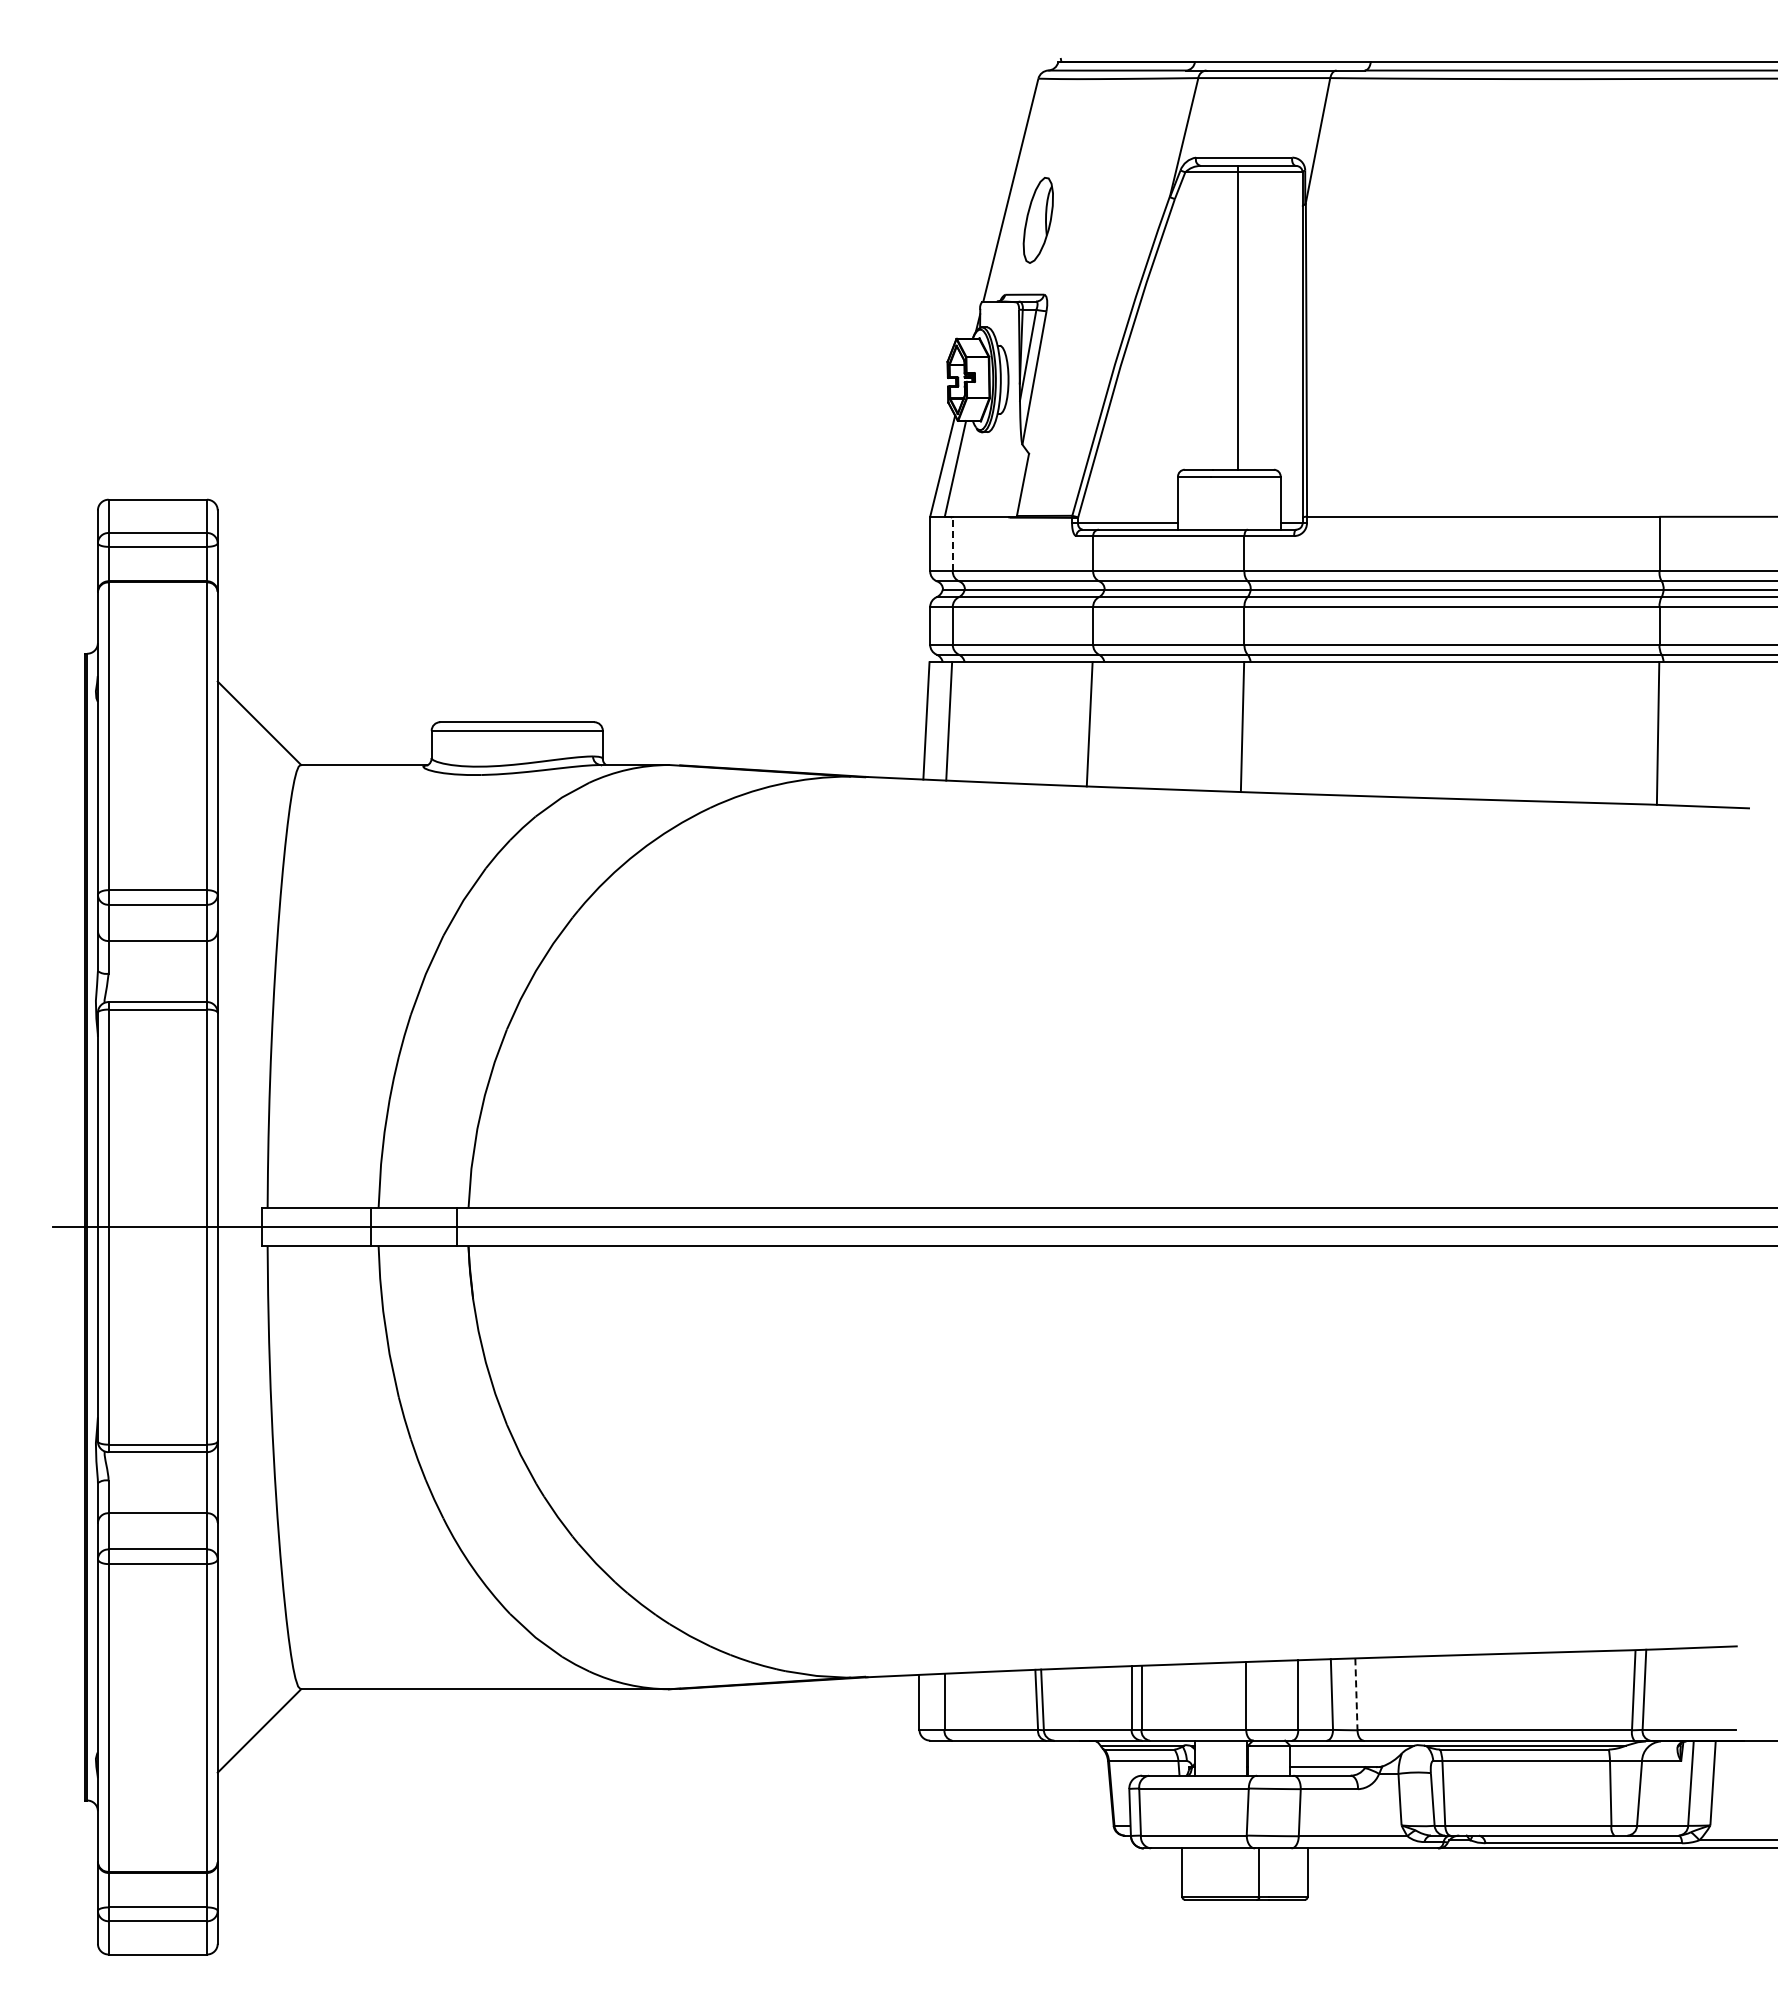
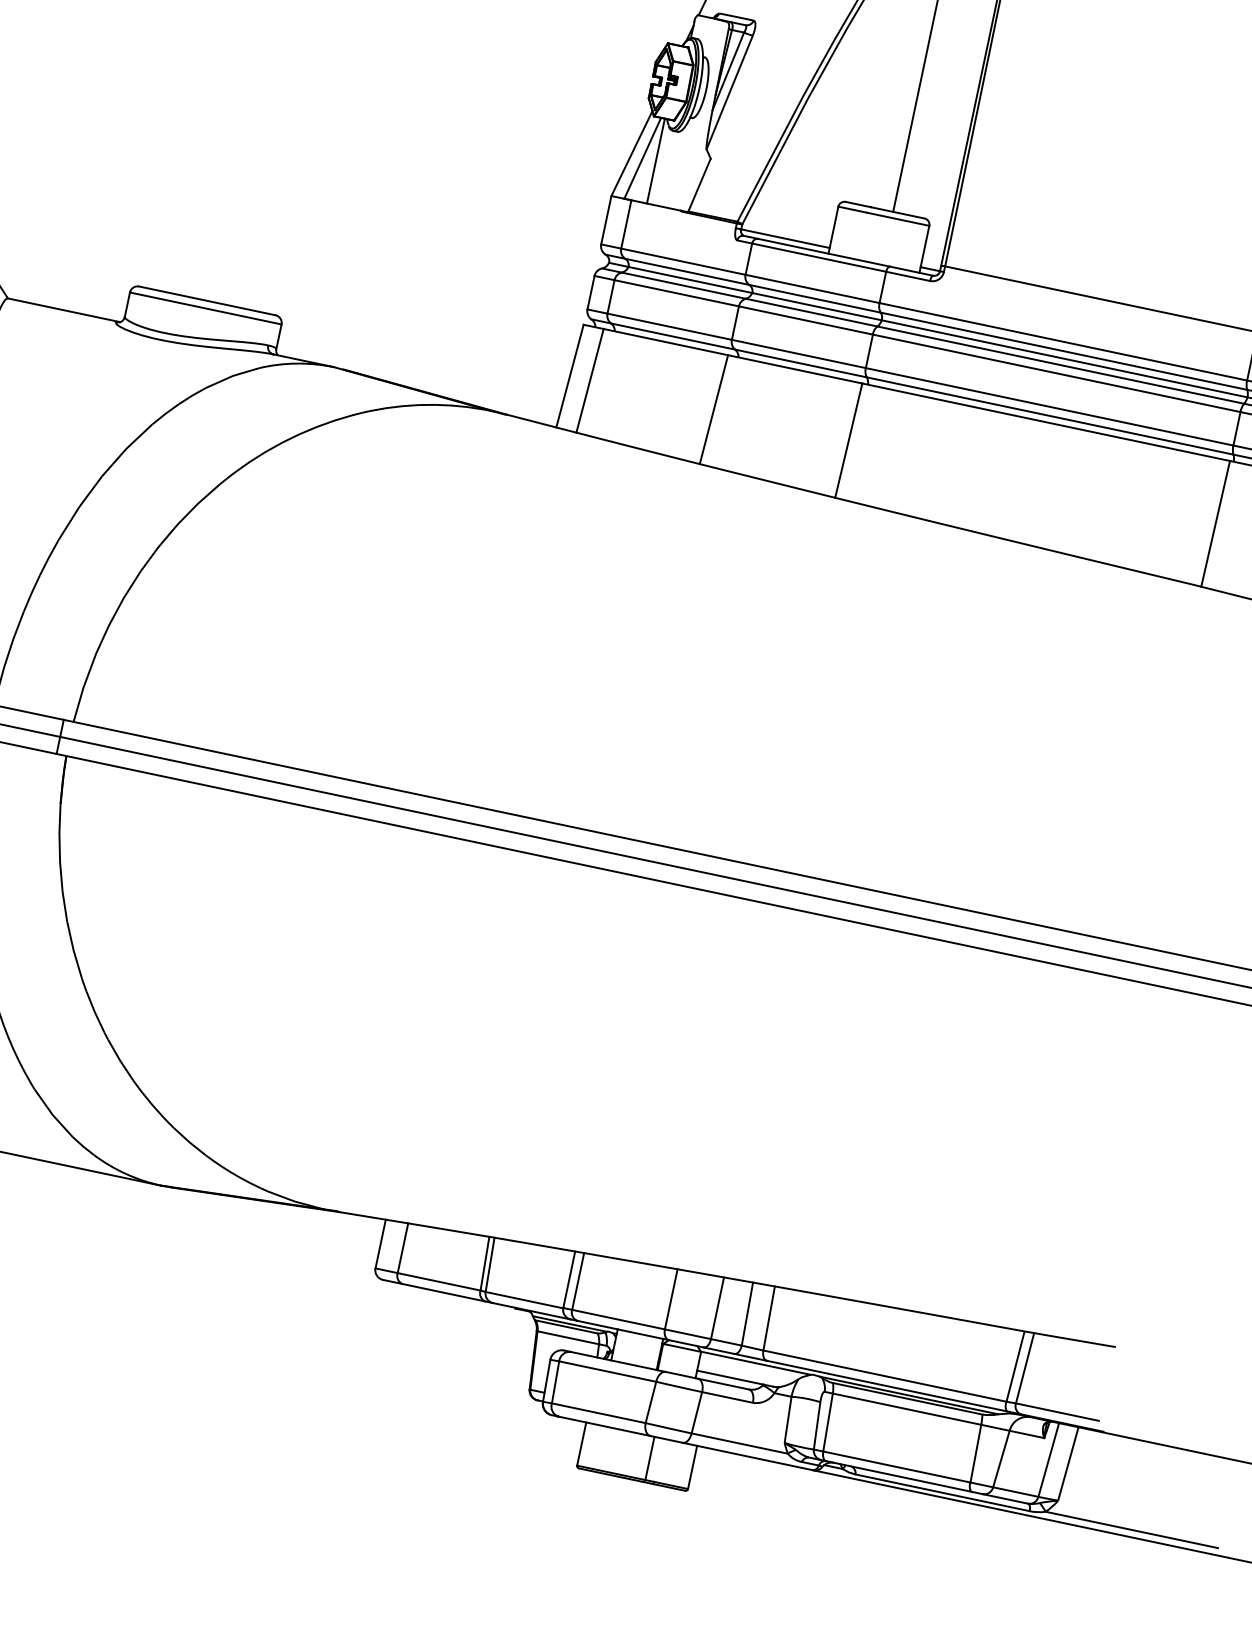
line: (970, 468) -> (656, 160), added
line: (952, 543) -> (626, 223), dashed -> solid
line: (1356, 1694) -> (769, 1318), dashed -> solid

